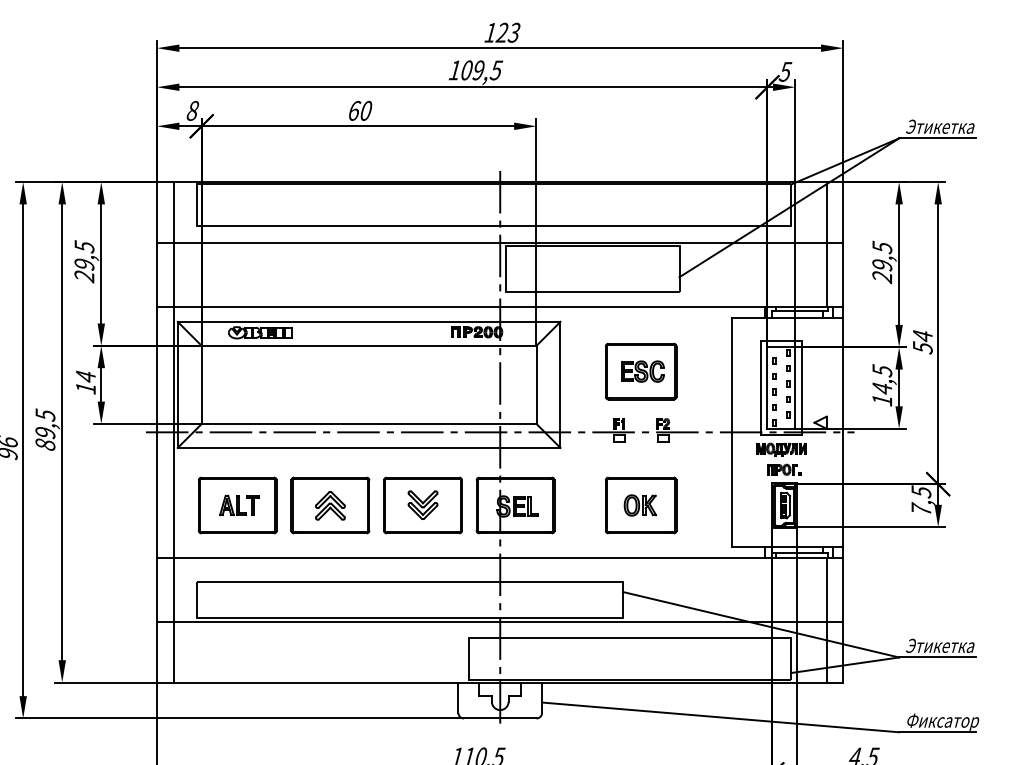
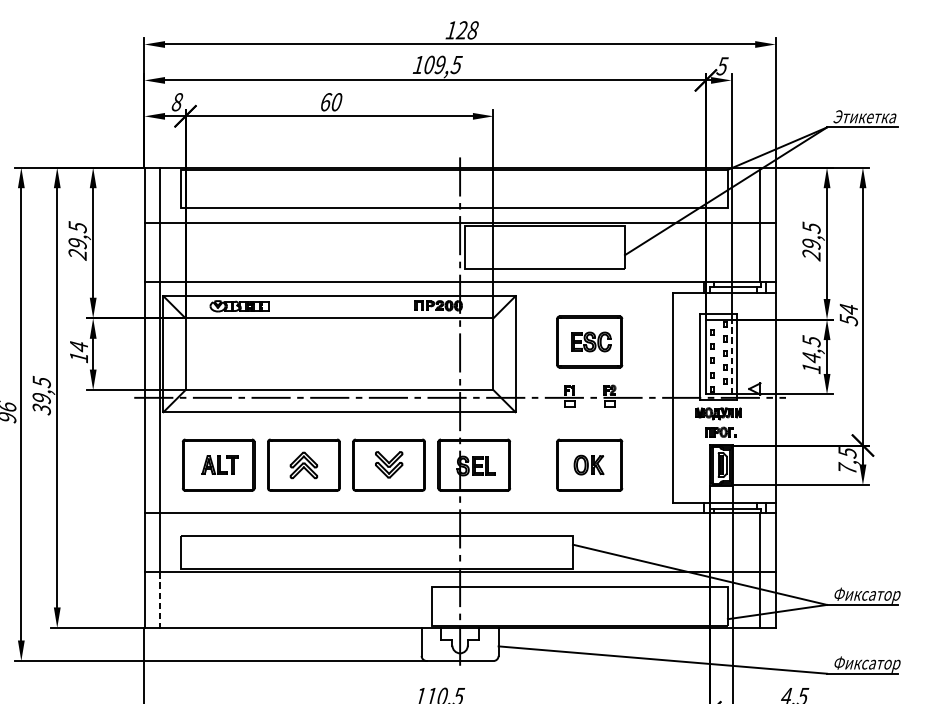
text: (513, 32) -> (472, 30), 123 -> 128
line: (795, 387) -> (731, 356), solid -> dashed
text: (45, 444) -> (41, 409), 89,5 -> 39,5
text: (942, 646) -> (866, 594), Этикетка -> Фиксатор
line: (173, 652) -> (159, 600), solid -> dashed

